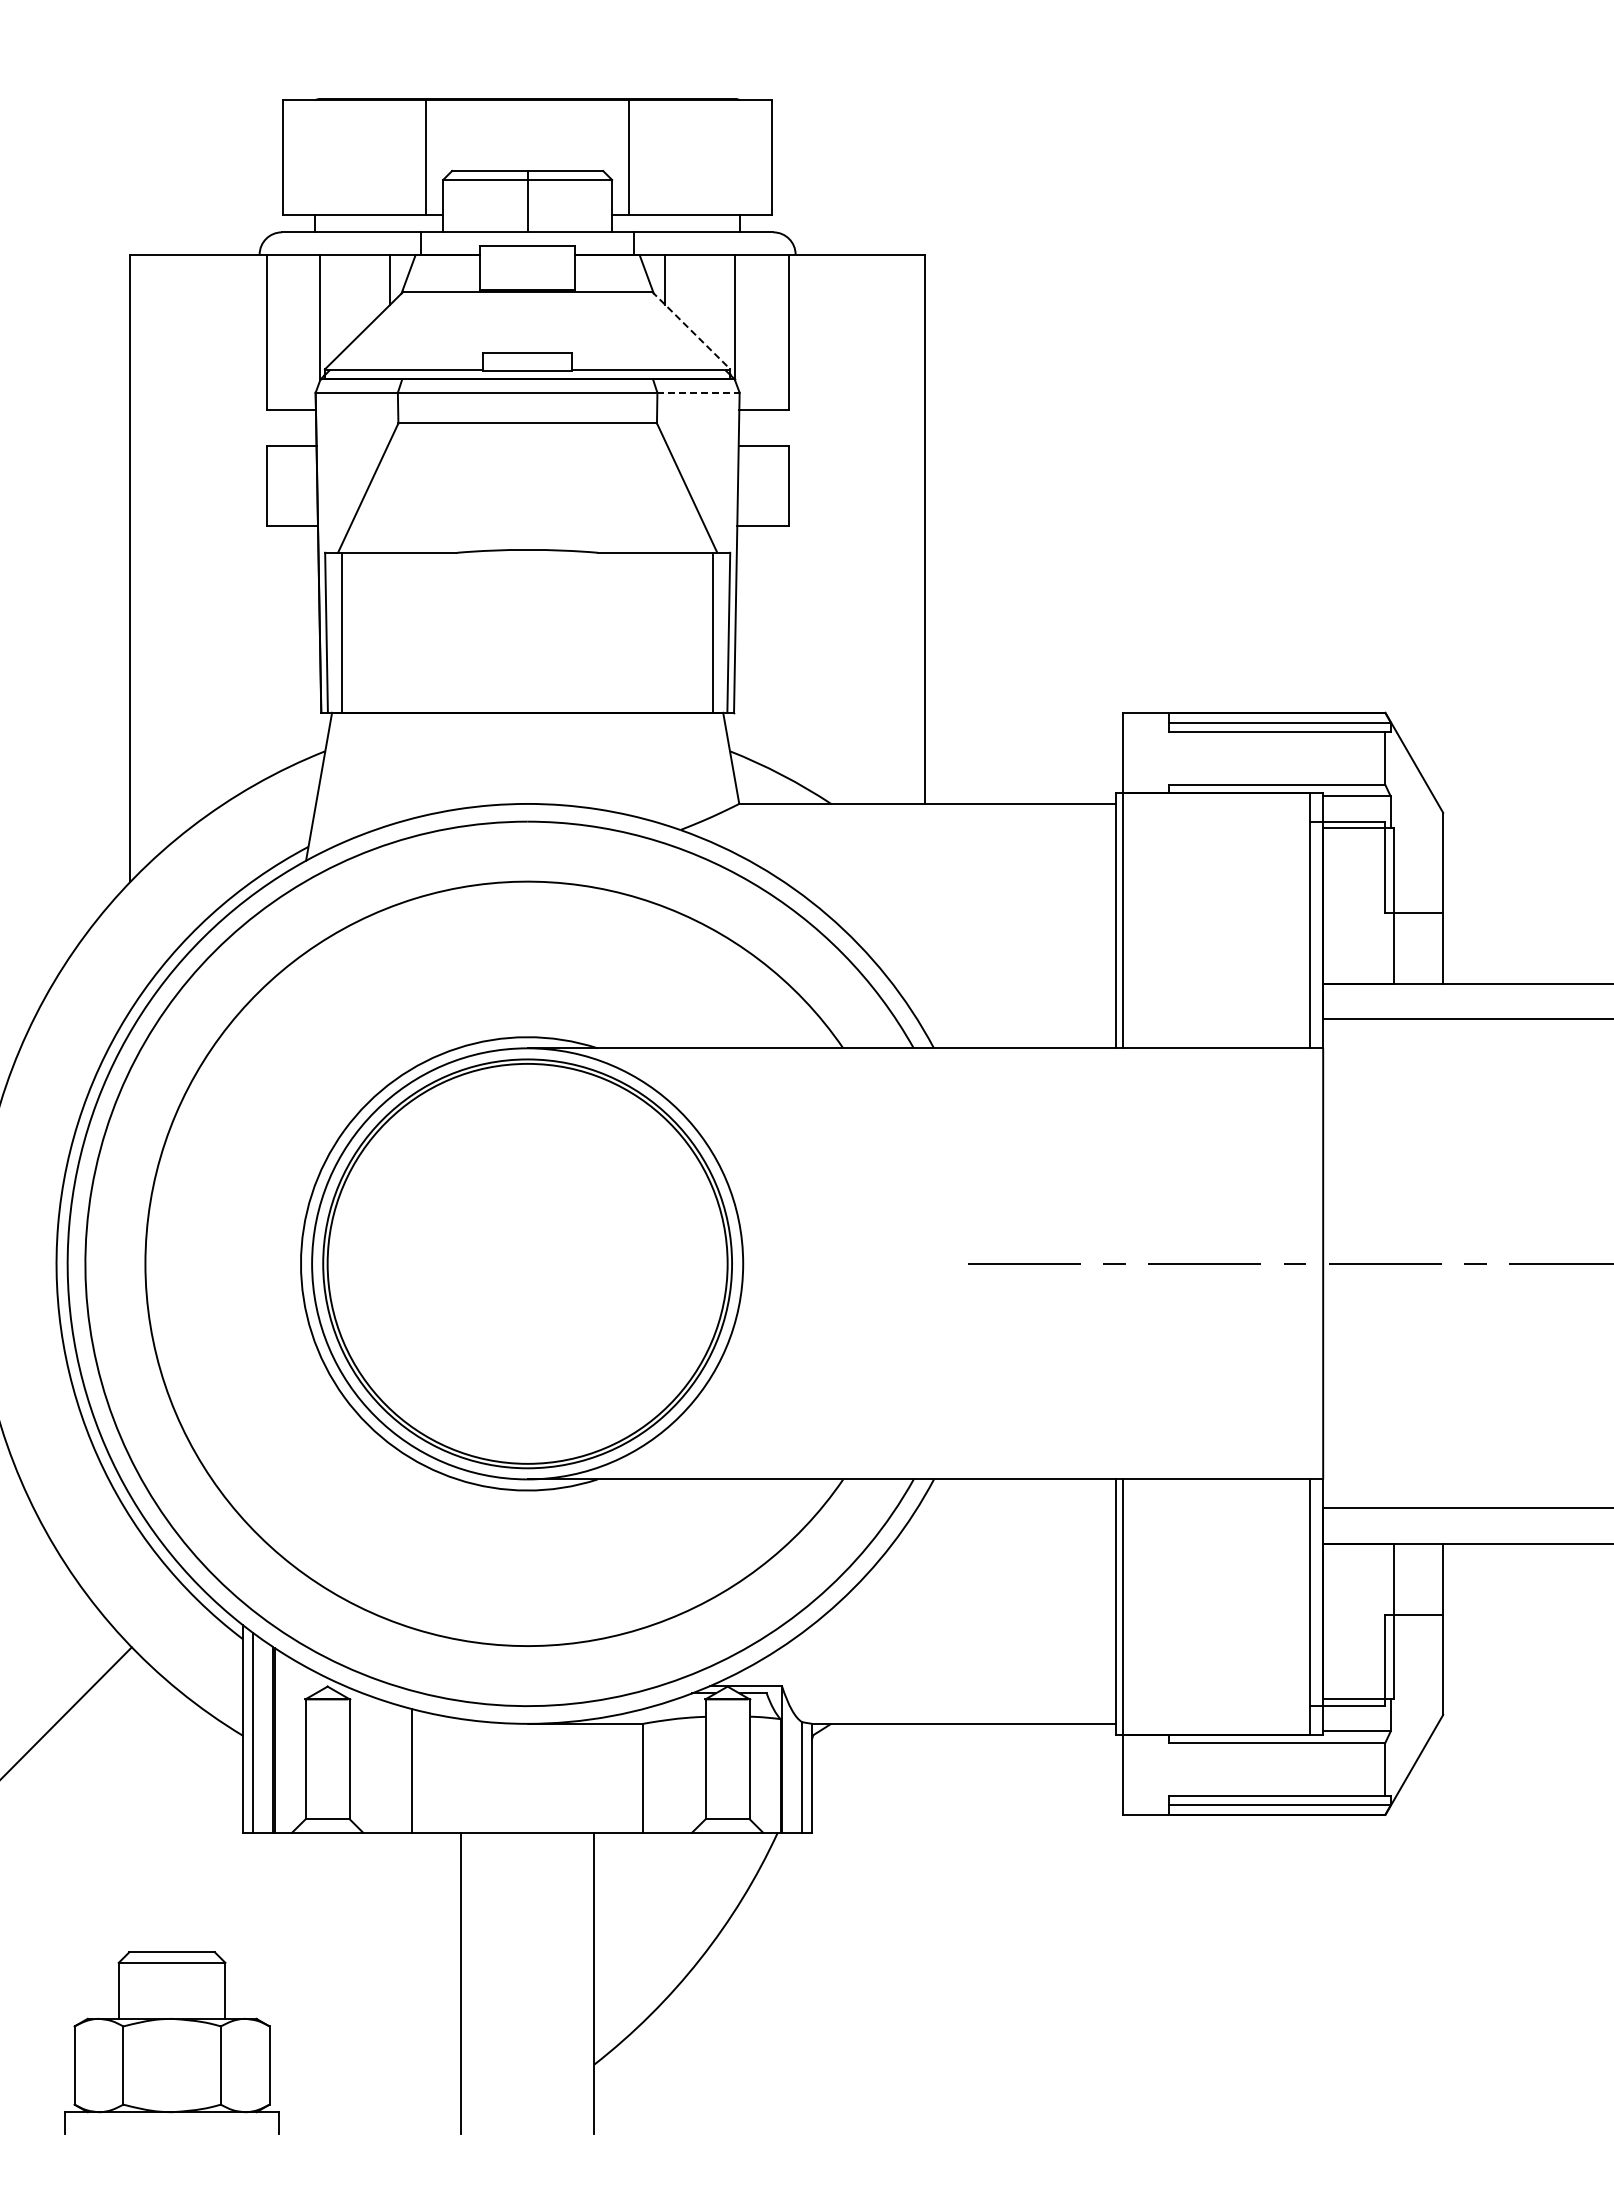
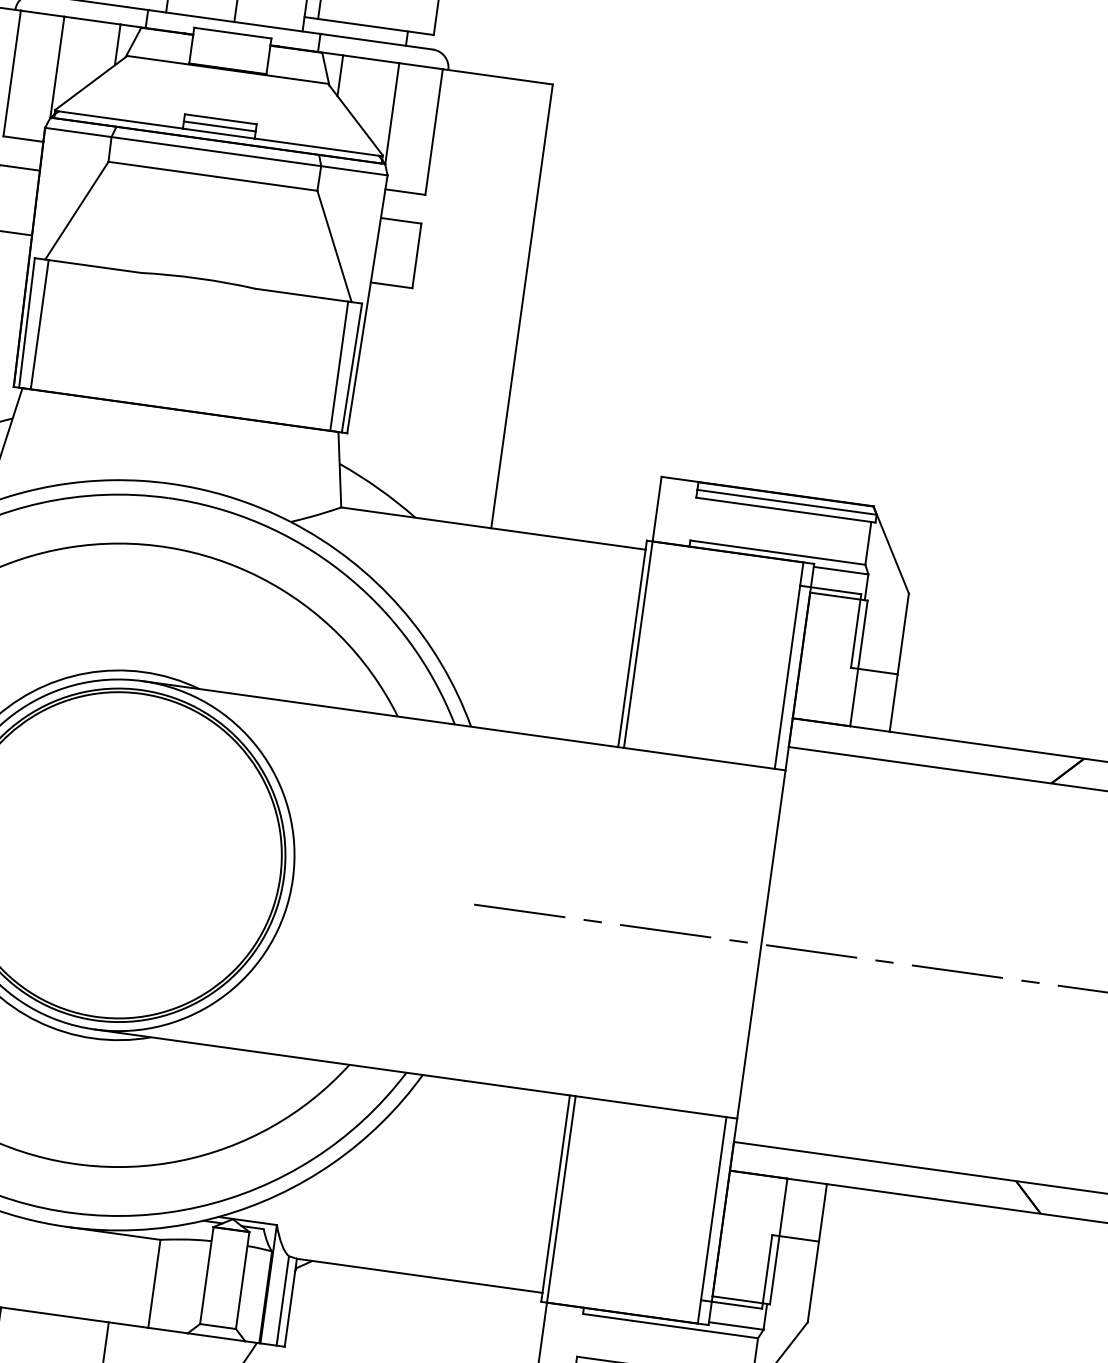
line: (691, 330) -> (355, 119), dashed -> solid
line: (527, 361) -> (219, 126), added
line: (699, 392) -> (355, 170), dashed -> solid

